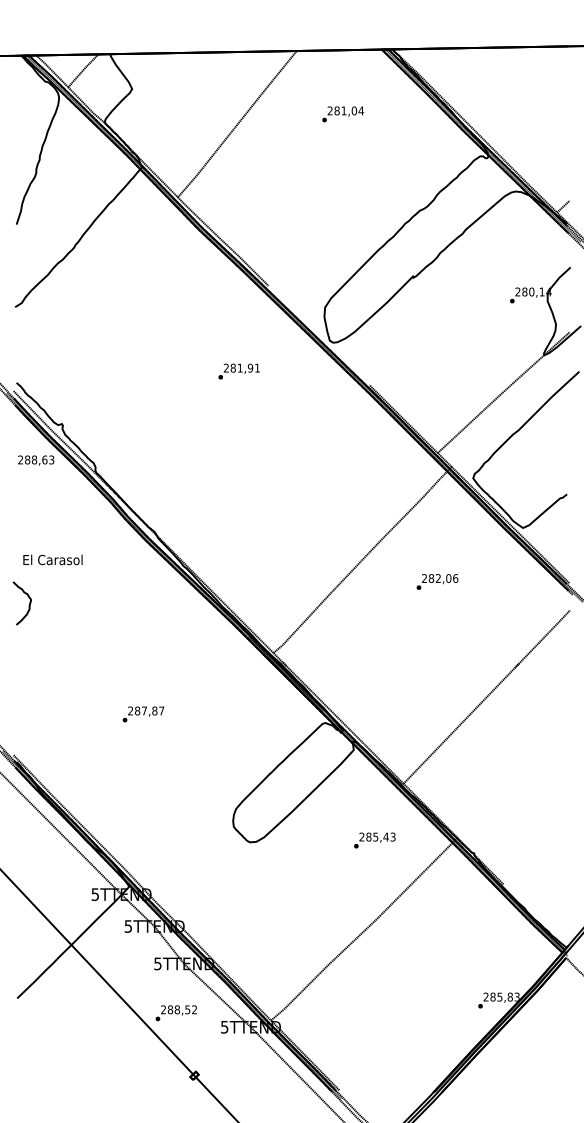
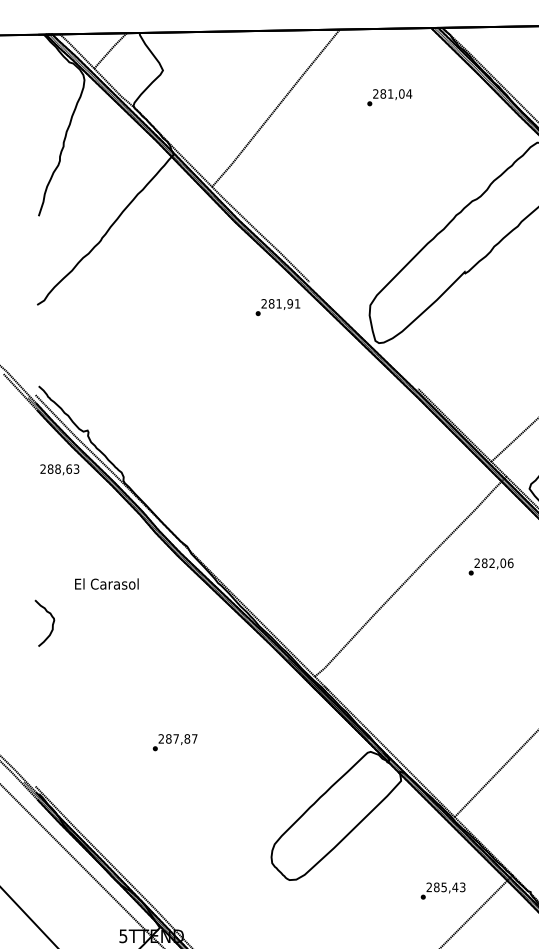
text: (238, 371) -> (277, 307), moved
text: (52, 559) -> (106, 583), moved
text: (437, 581) -> (491, 566), moved
text: (374, 840) -> (442, 891), moved

